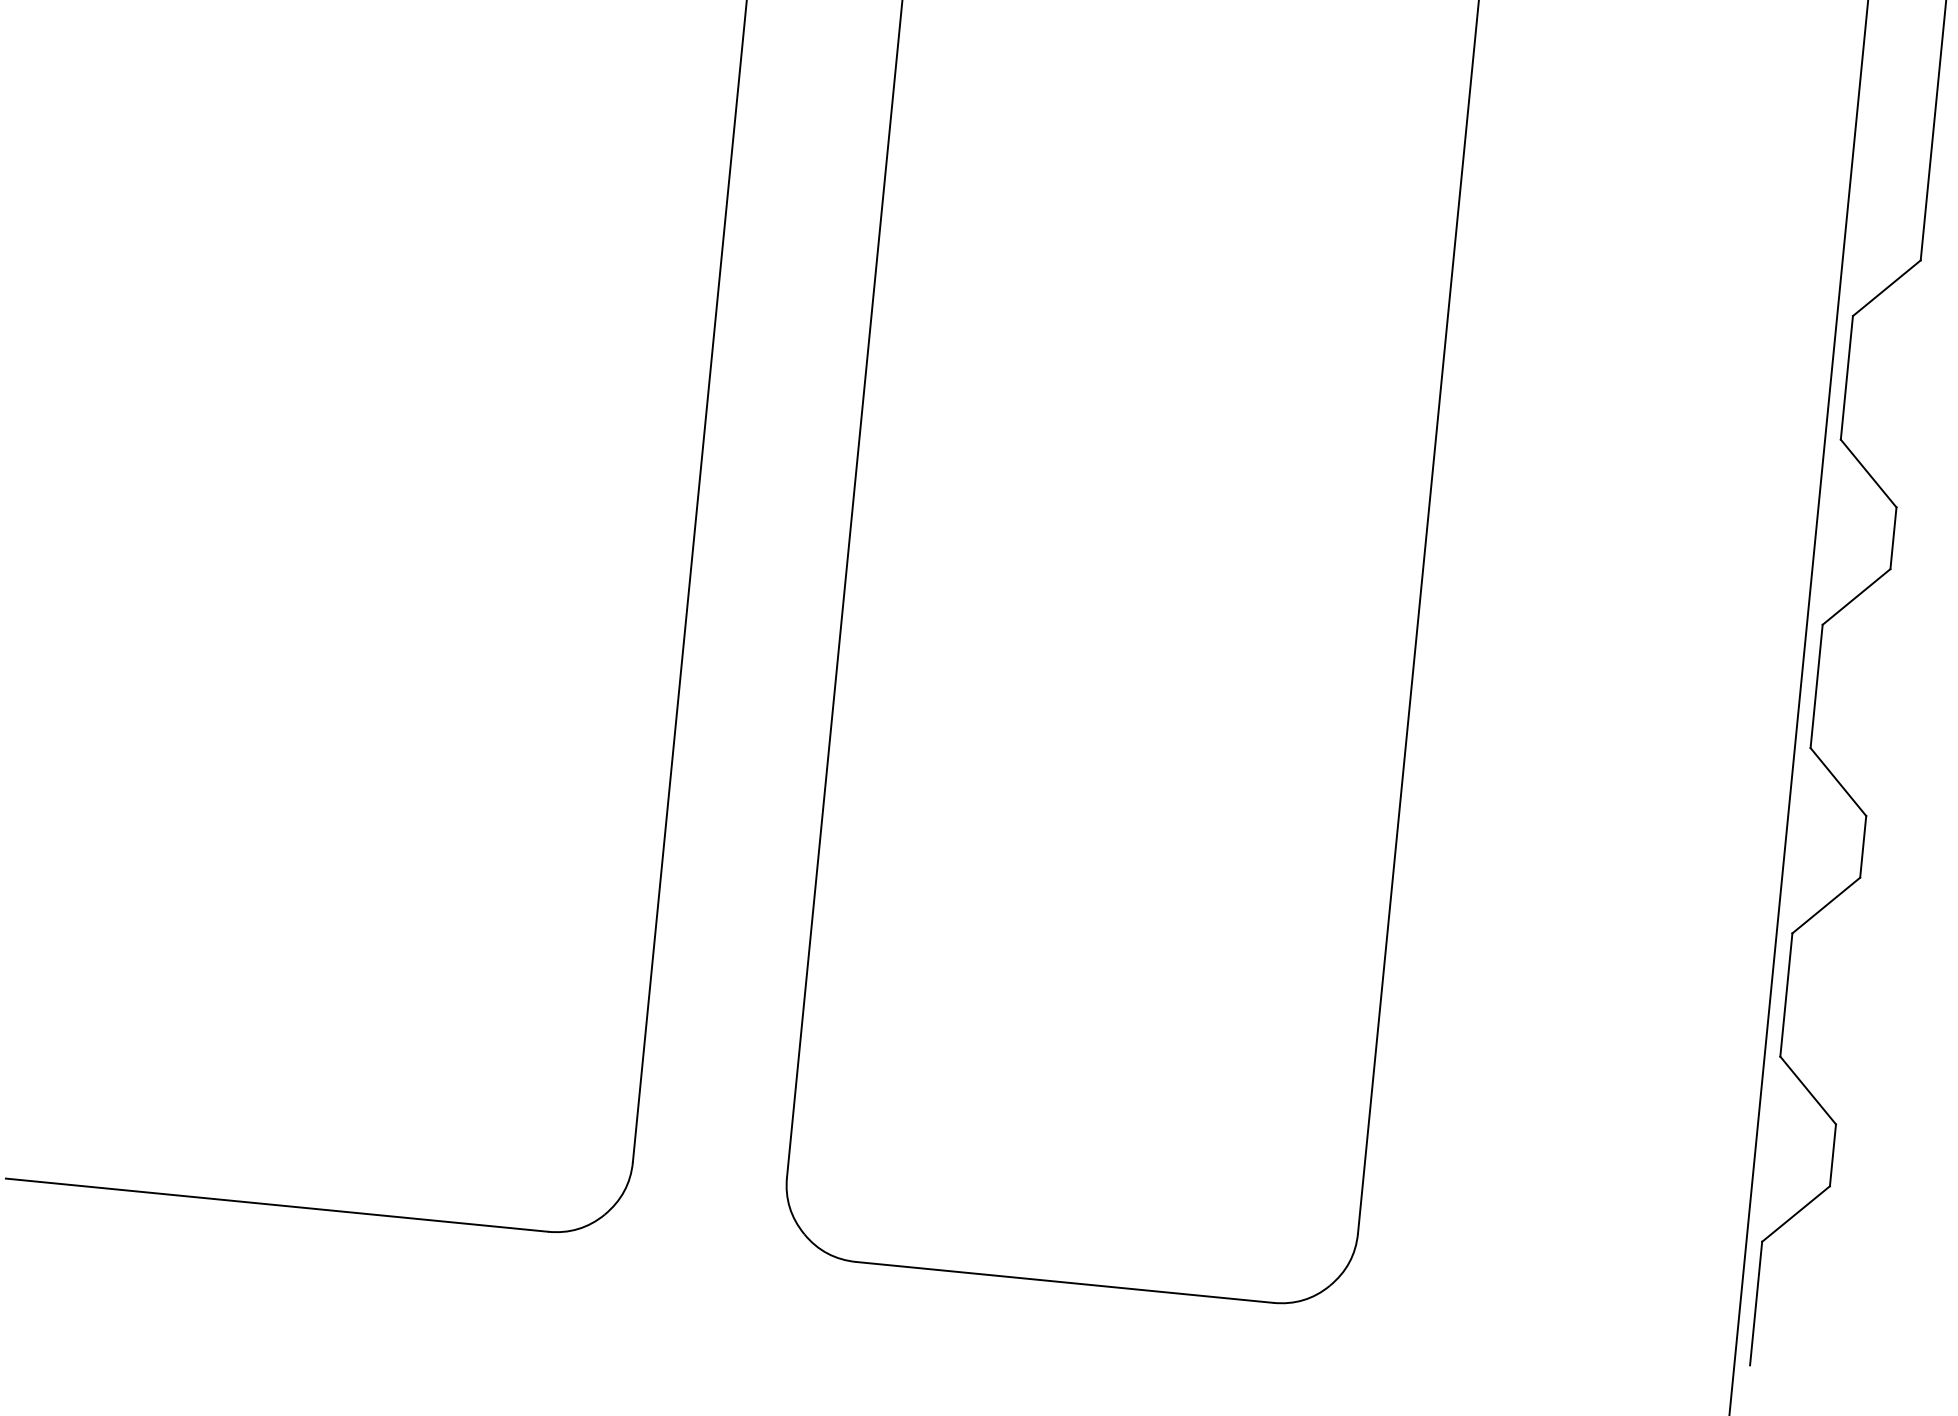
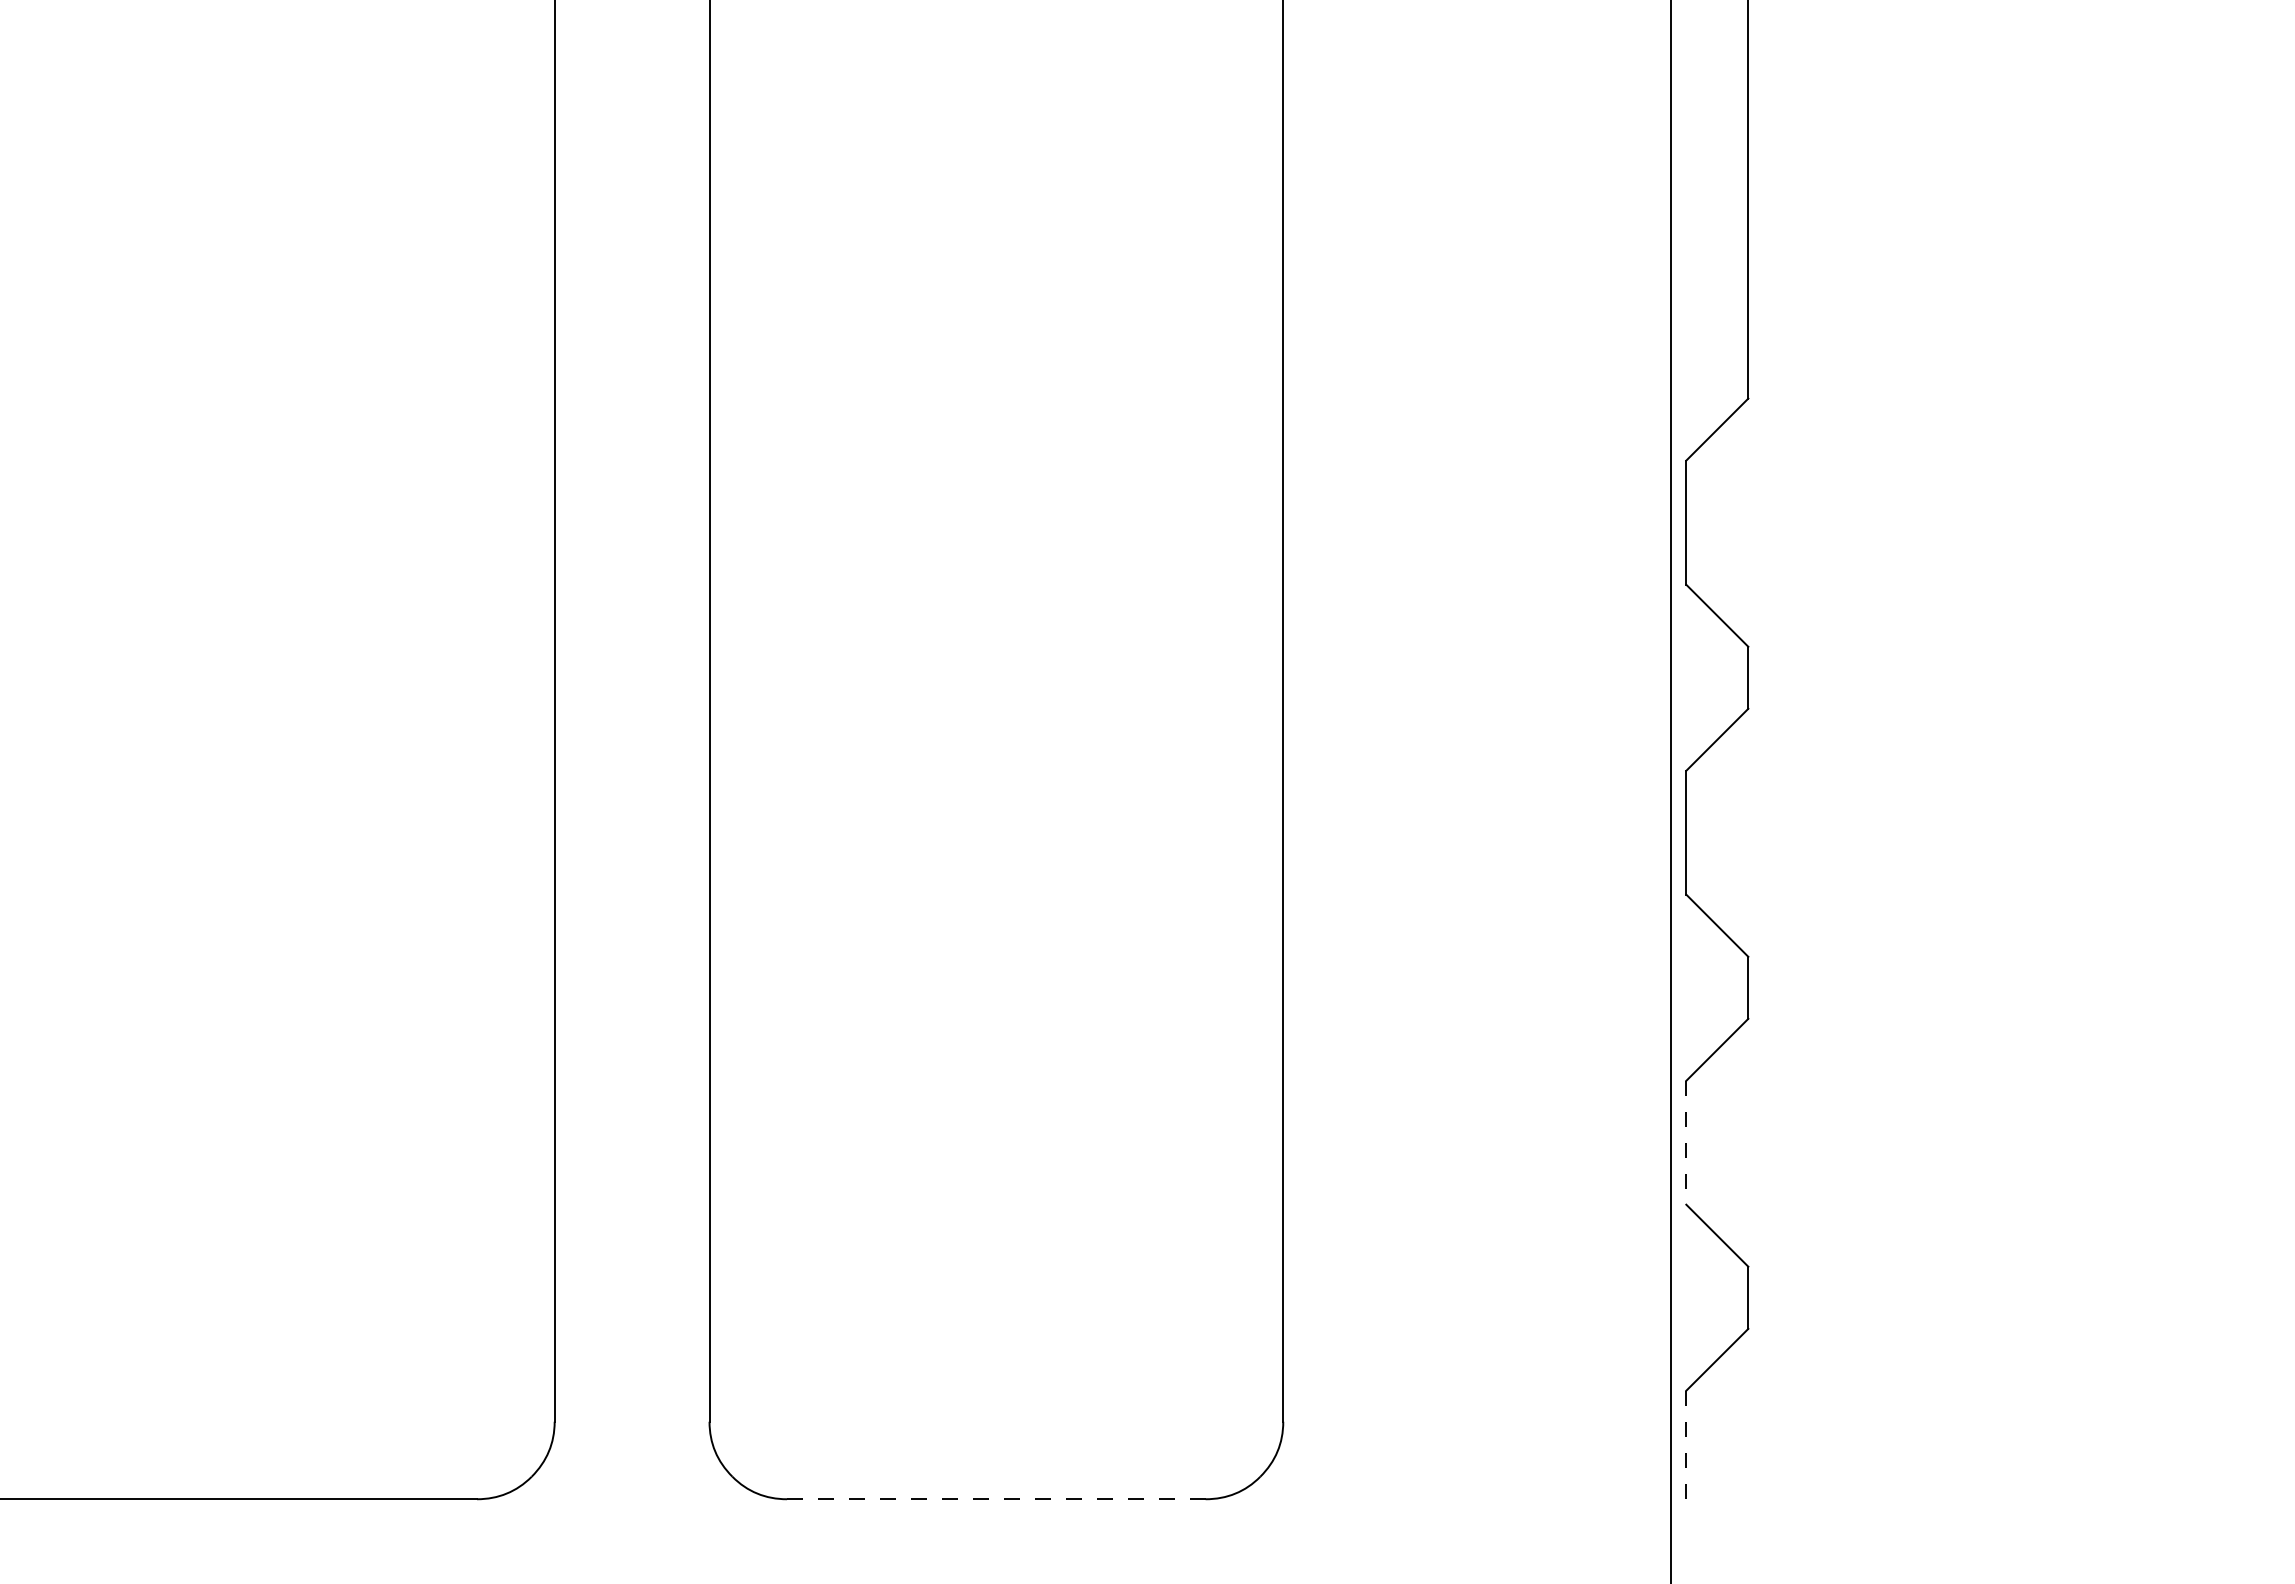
line: (1786, 994) -> (1686, 1142), solid -> dashed
line: (1065, 1282) -> (996, 1499), solid -> dashed
line: (1756, 1304) -> (1686, 1453), solid -> dashed

